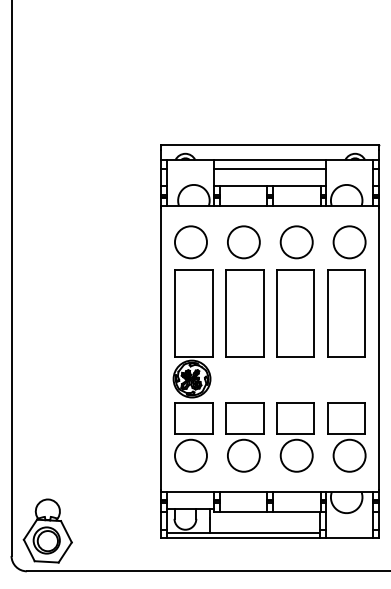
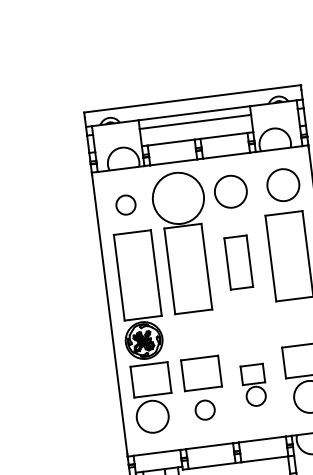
circle: (190, 242) -> (125, 205), size x0.6
circle: (243, 242) -> (178, 198), size x1.6
part: (295, 313) -> (238, 262), size x0.6
part: (295, 437) -> (254, 385), size x0.6
circle: (243, 455) -> (204, 409), size x0.6

